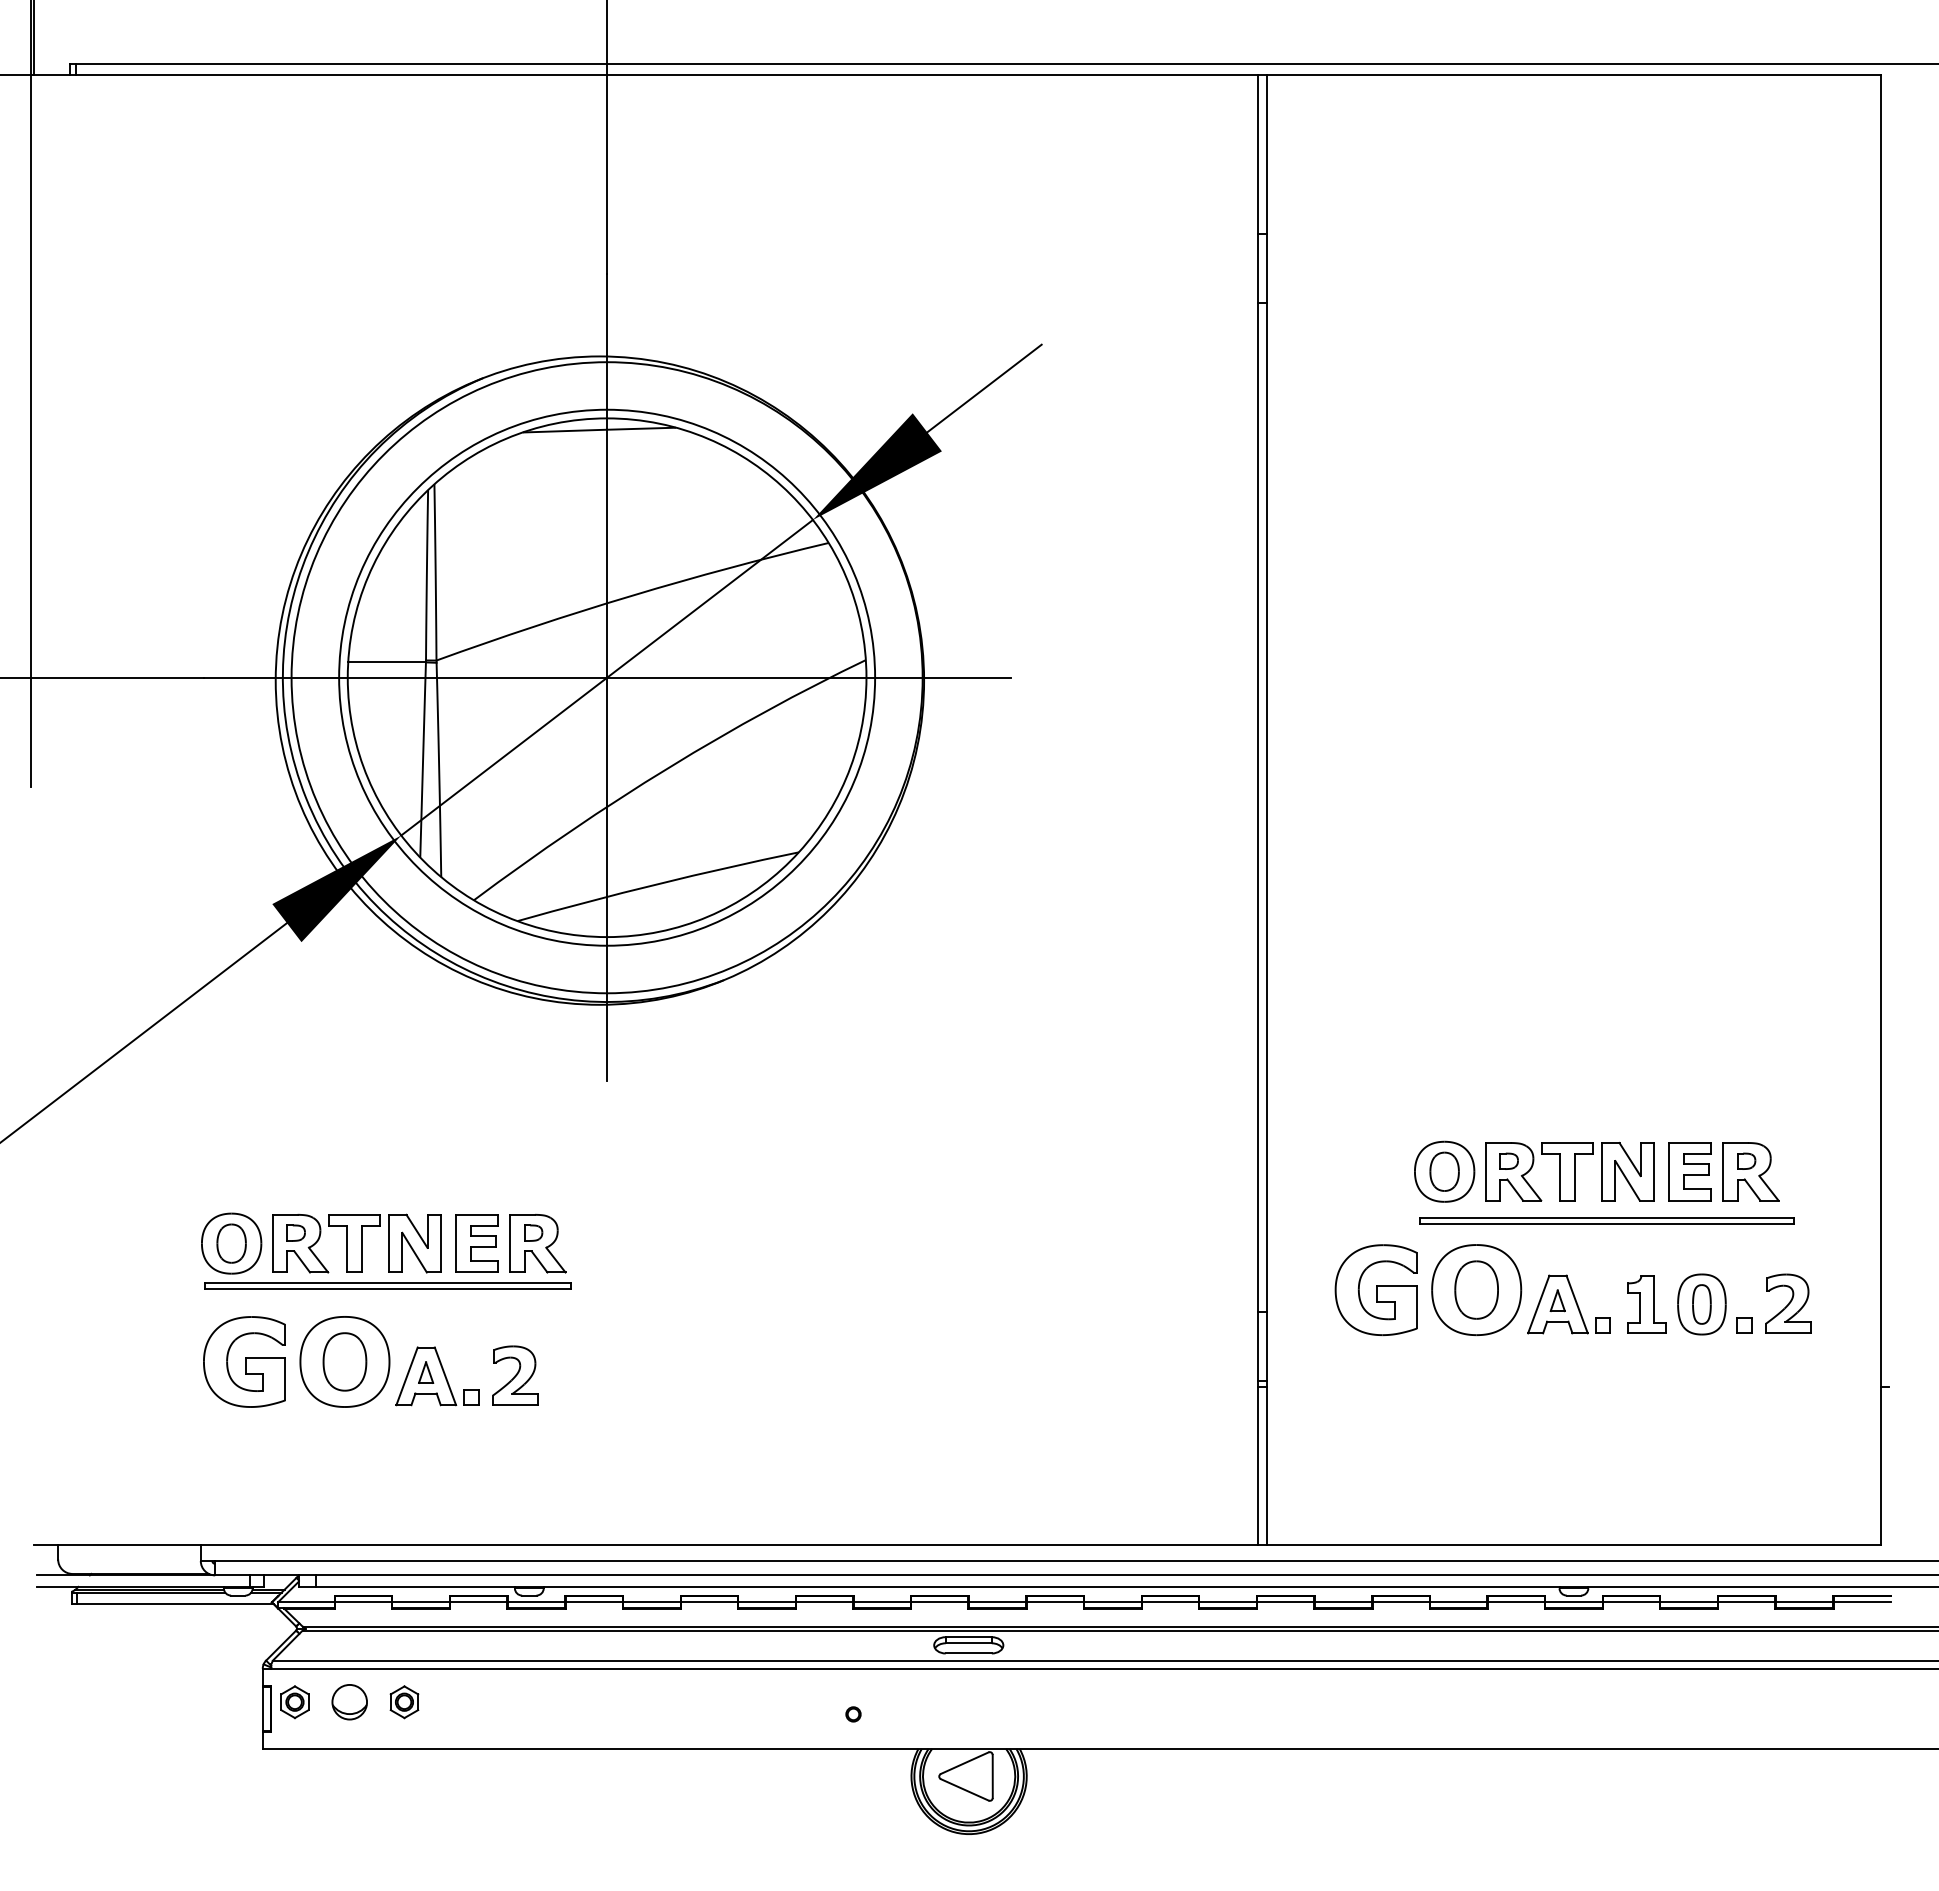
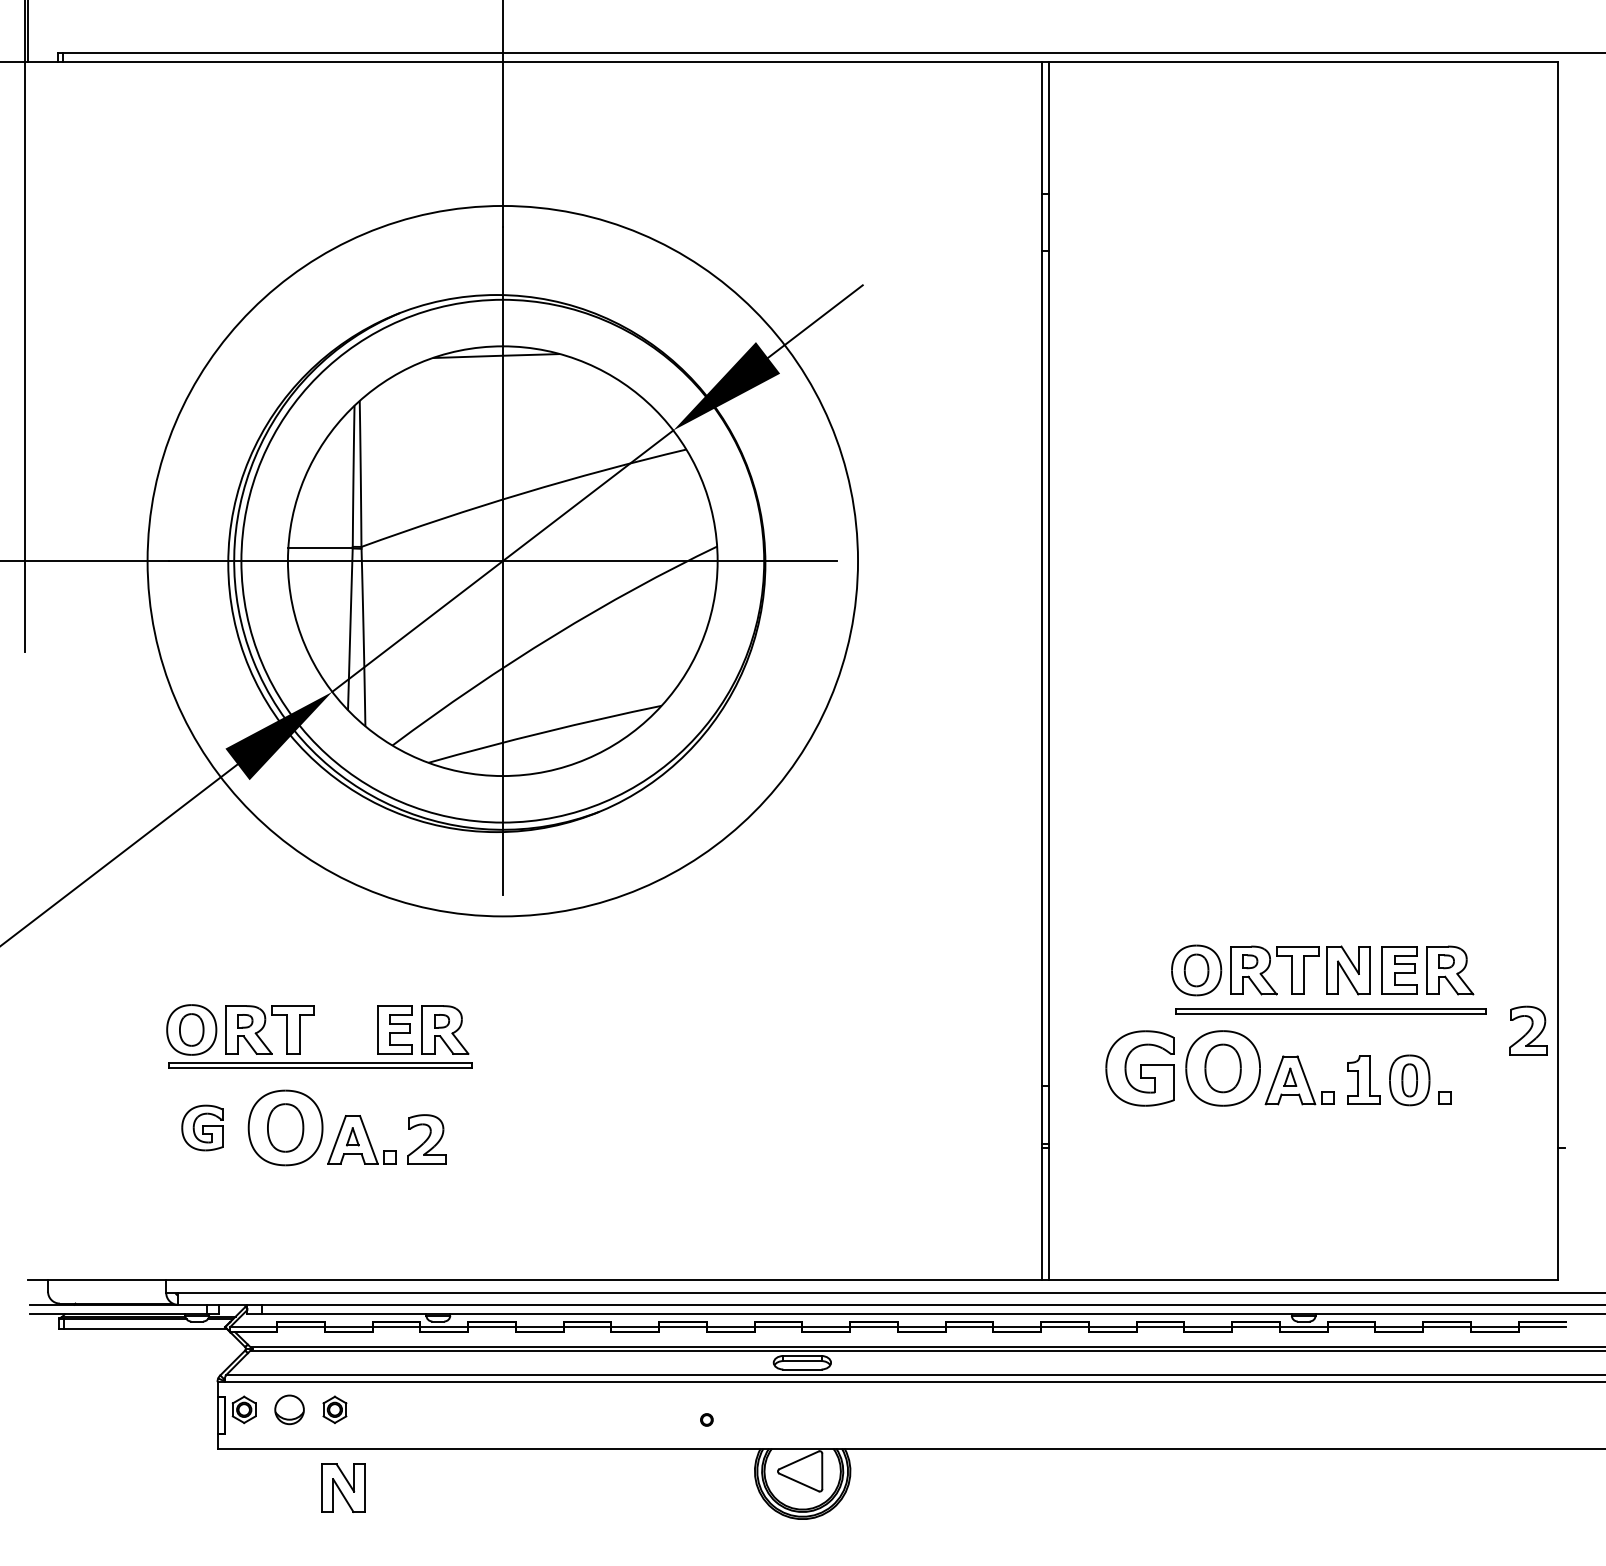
circle: (607, 677) -> (503, 560), size x1.6
part: (414, 1243) -> (343, 1487), moved
part: (1788, 1303) -> (1528, 1030), moved
part: (244, 1361) -> (202, 1127), size x0.6

